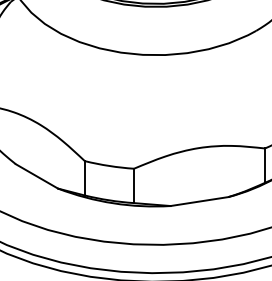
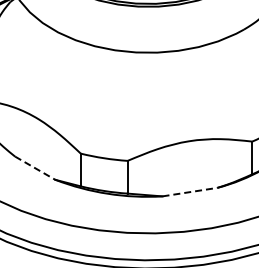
line: (37, 176) -> (35, 168), solid -> dashed
line: (199, 201) -> (189, 192), solid -> dashed

